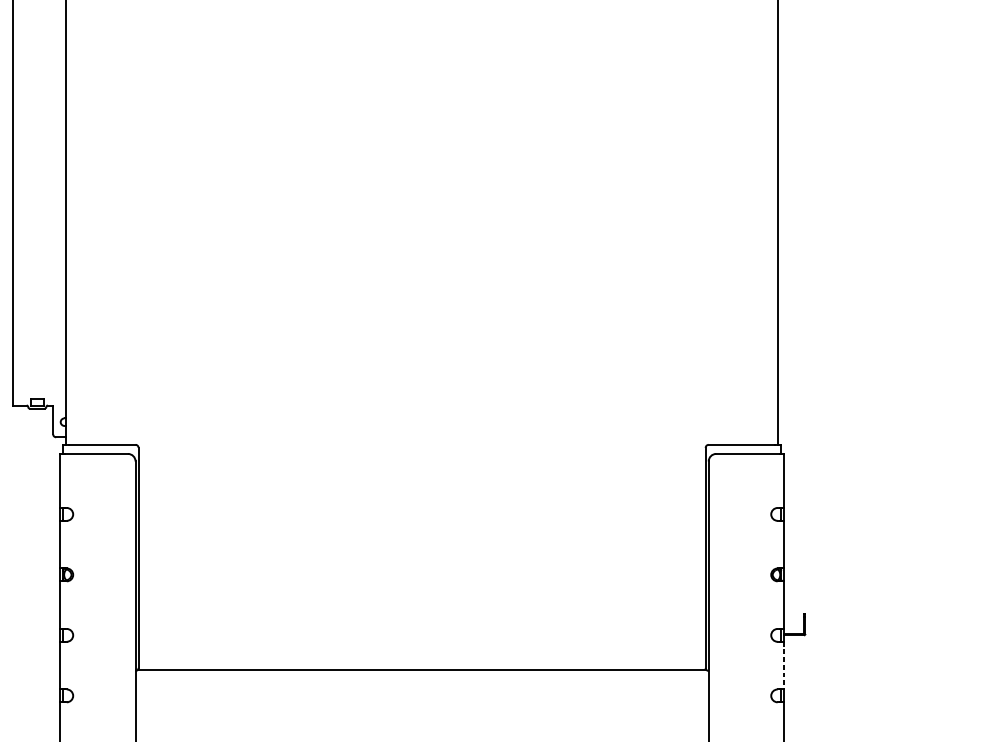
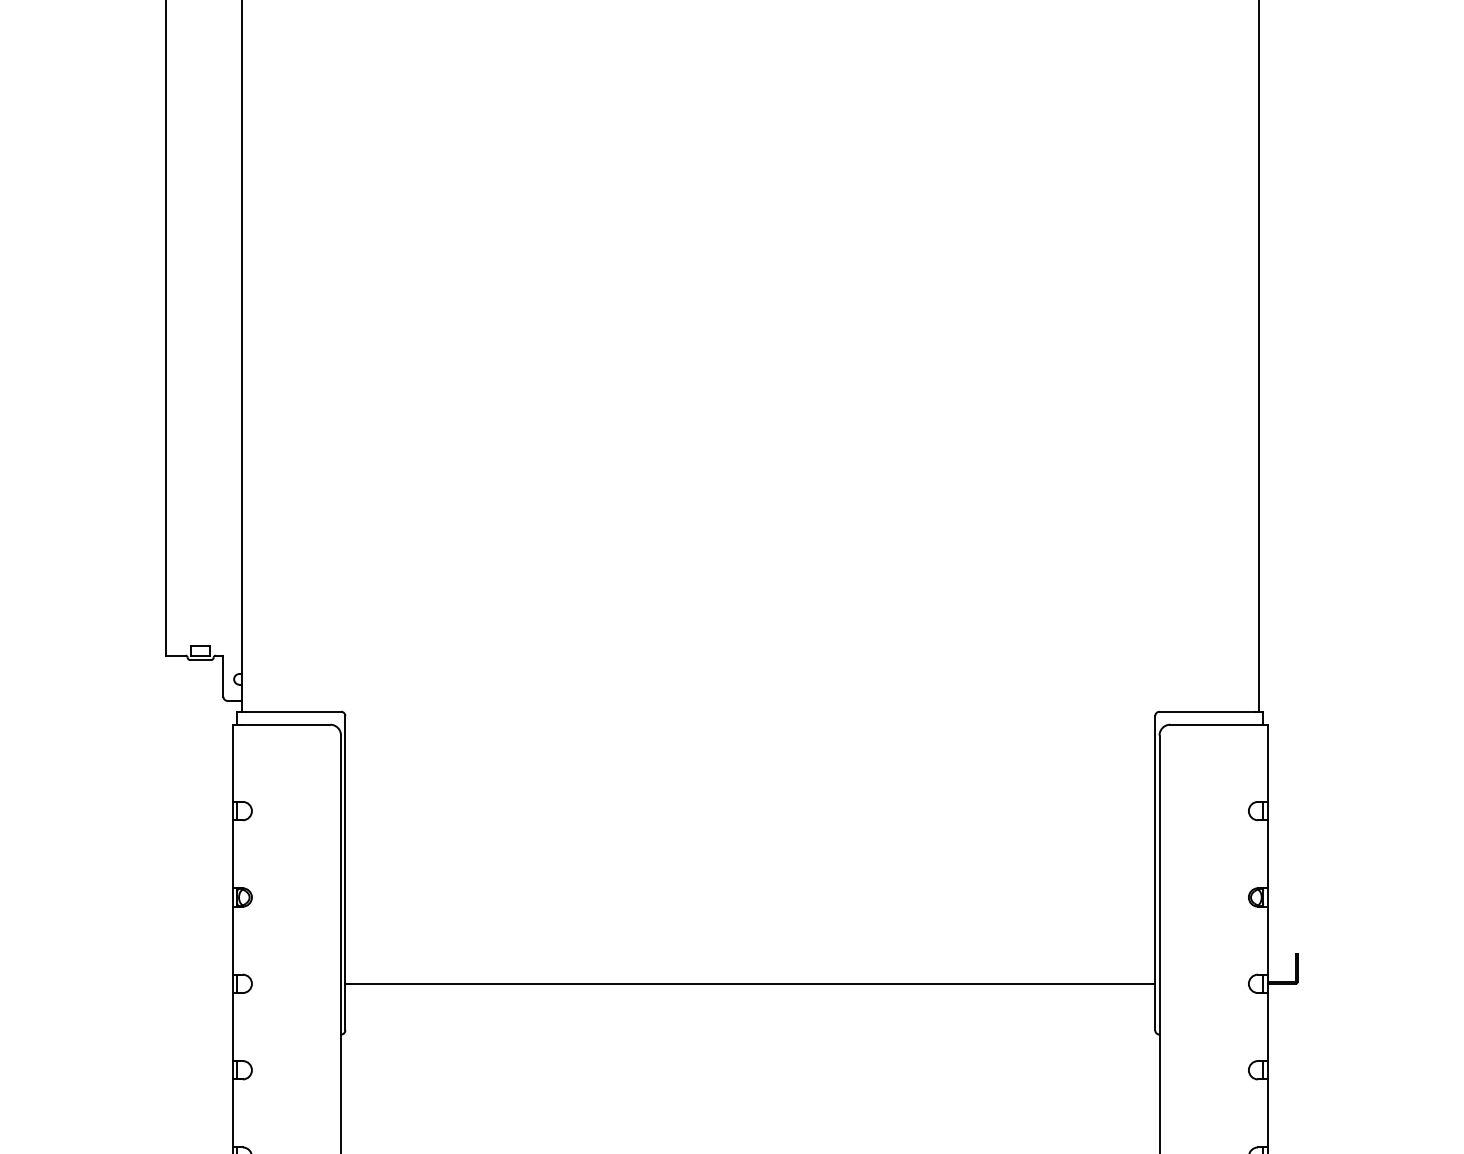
line: (784, 665) -> (1267, 1027), dashed -> solid
line: (422, 669) -> (750, 983), moved

